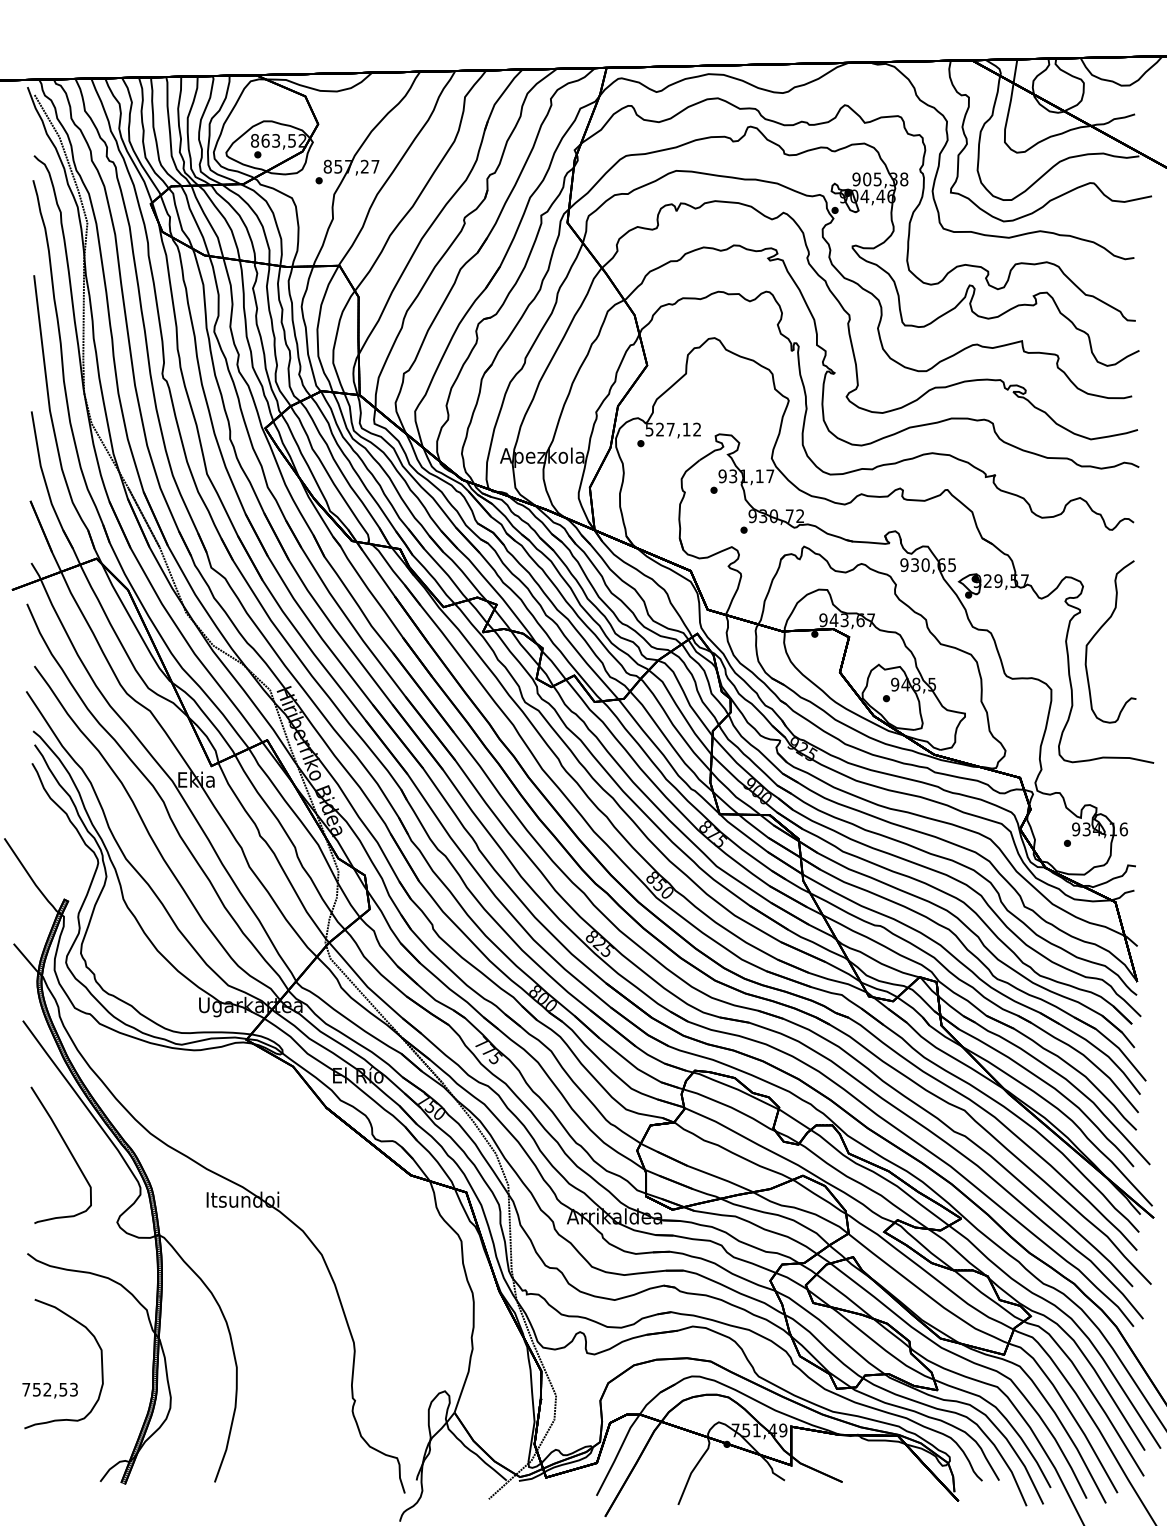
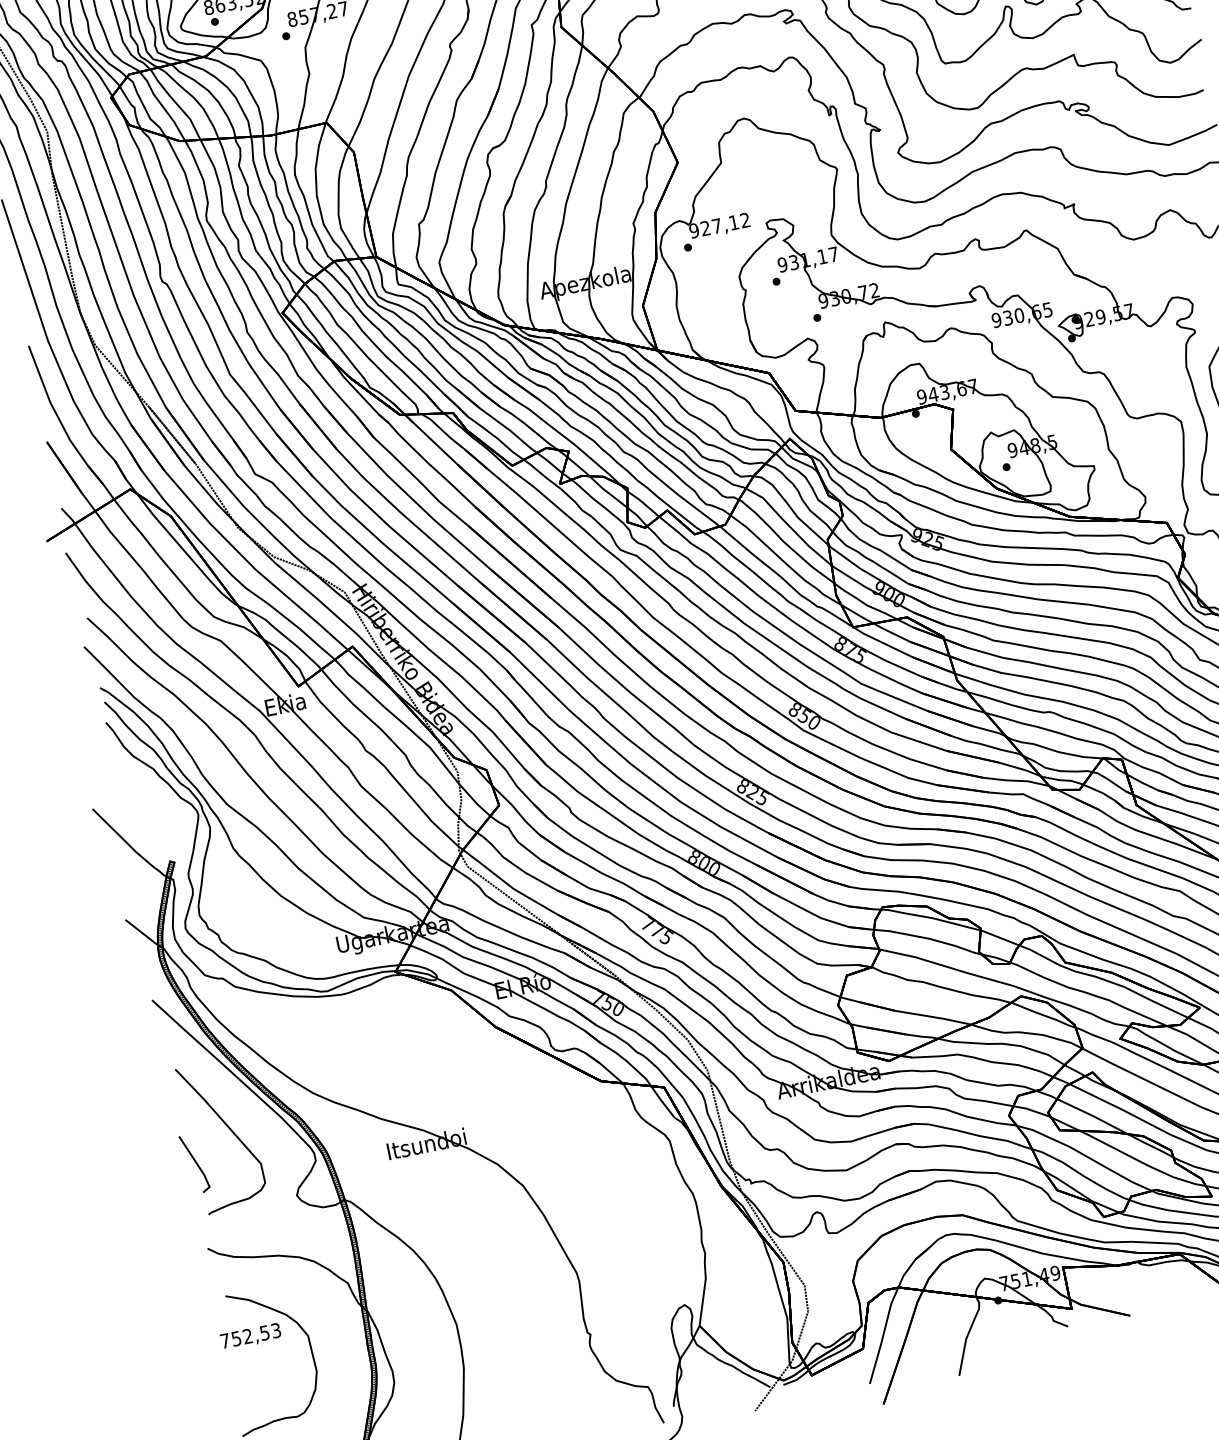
text: (649, 429) -> (694, 230), 527,12 -> 927,12
line: (31, 1174) -> (194, 1162), added
text: (49, 1390) -> (250, 1336), moved

